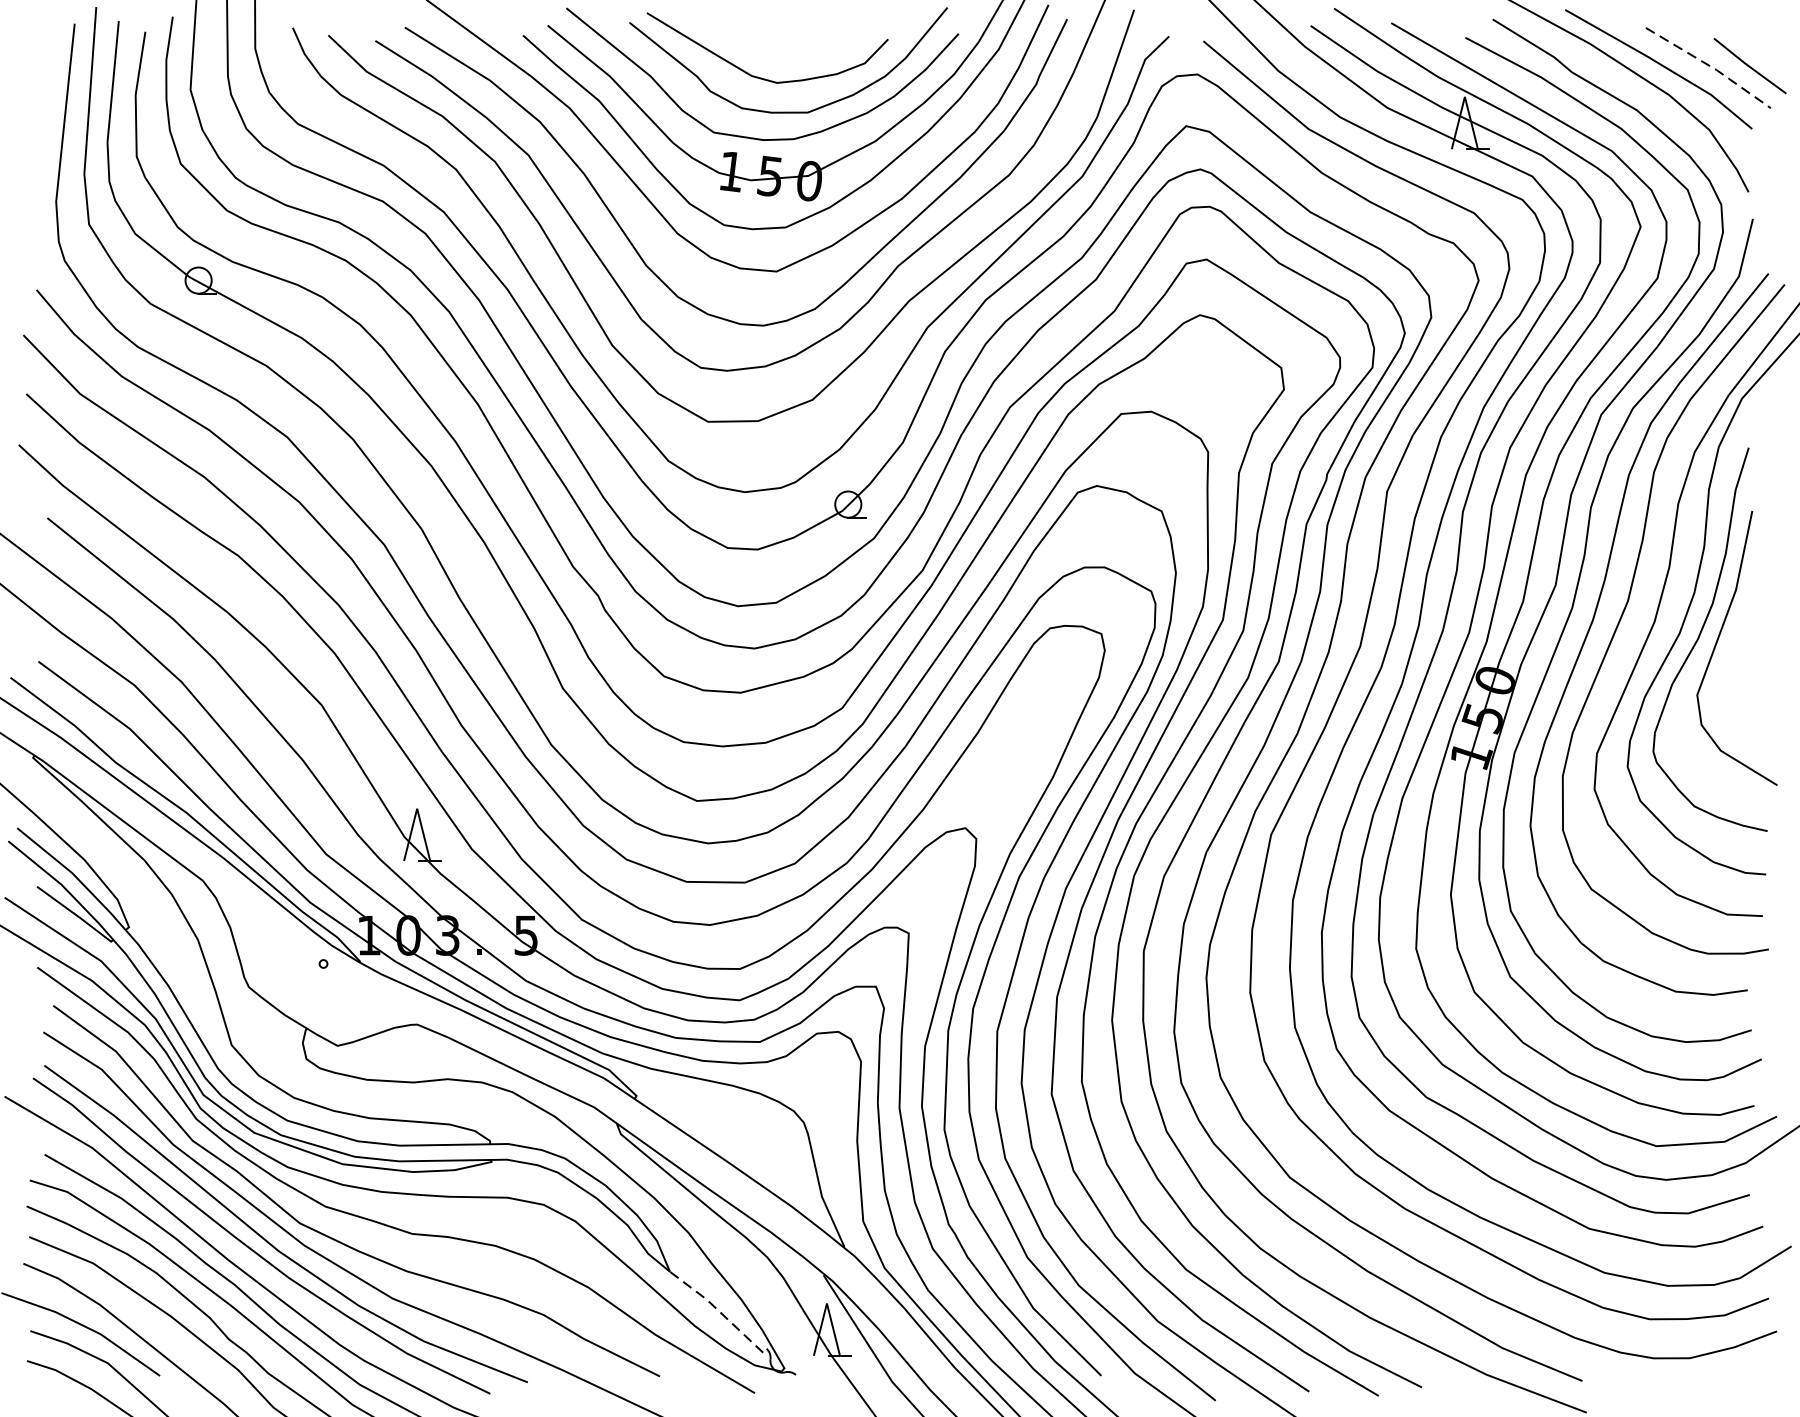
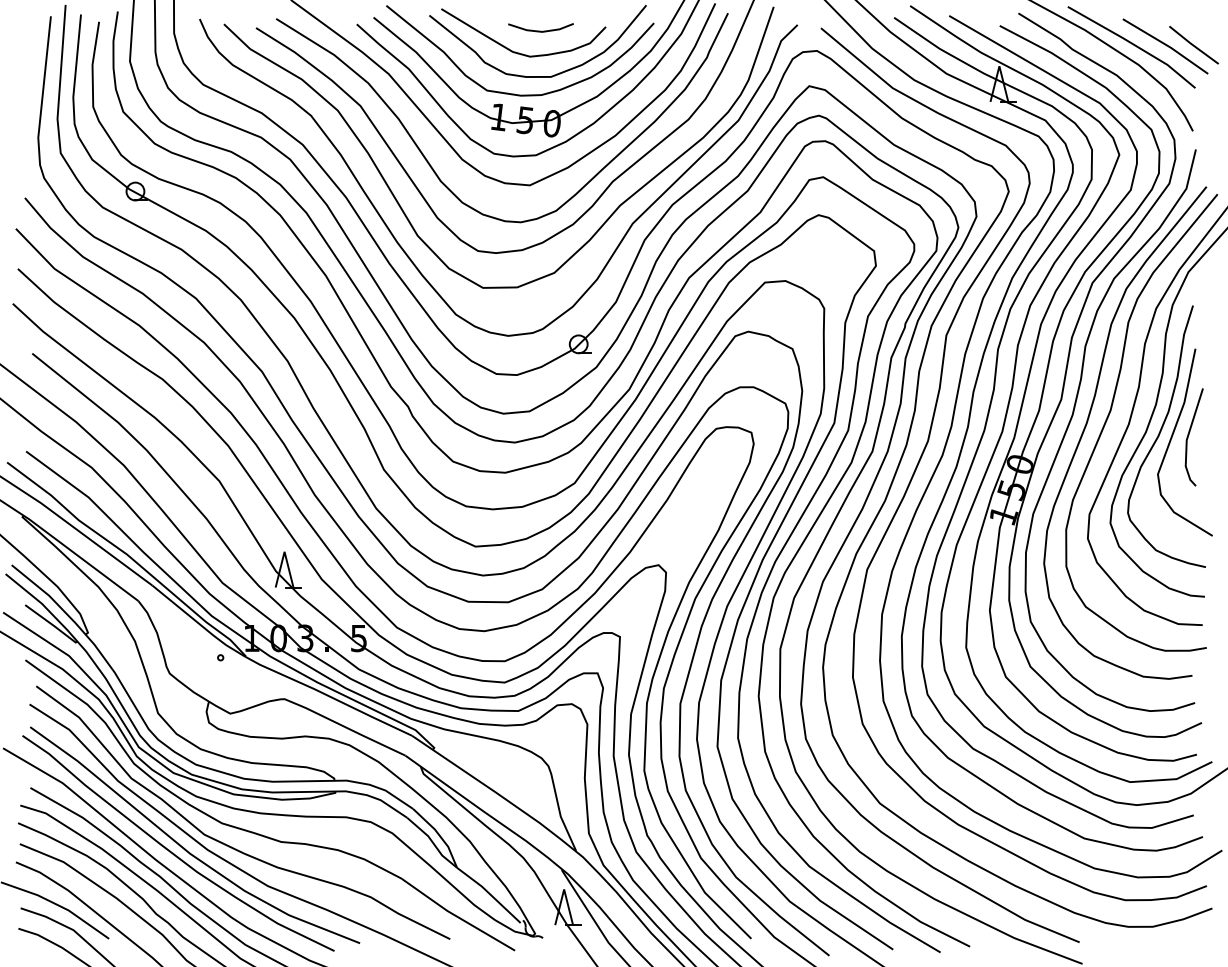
line: (792, 44) -> (540, 30), added
line: (1711, 66) -> (1167, 45), dashed -> solid
line: (1743, 638) -> (1189, 435), added
line: (717, 1309) -> (489, 893), dashed -> solid

